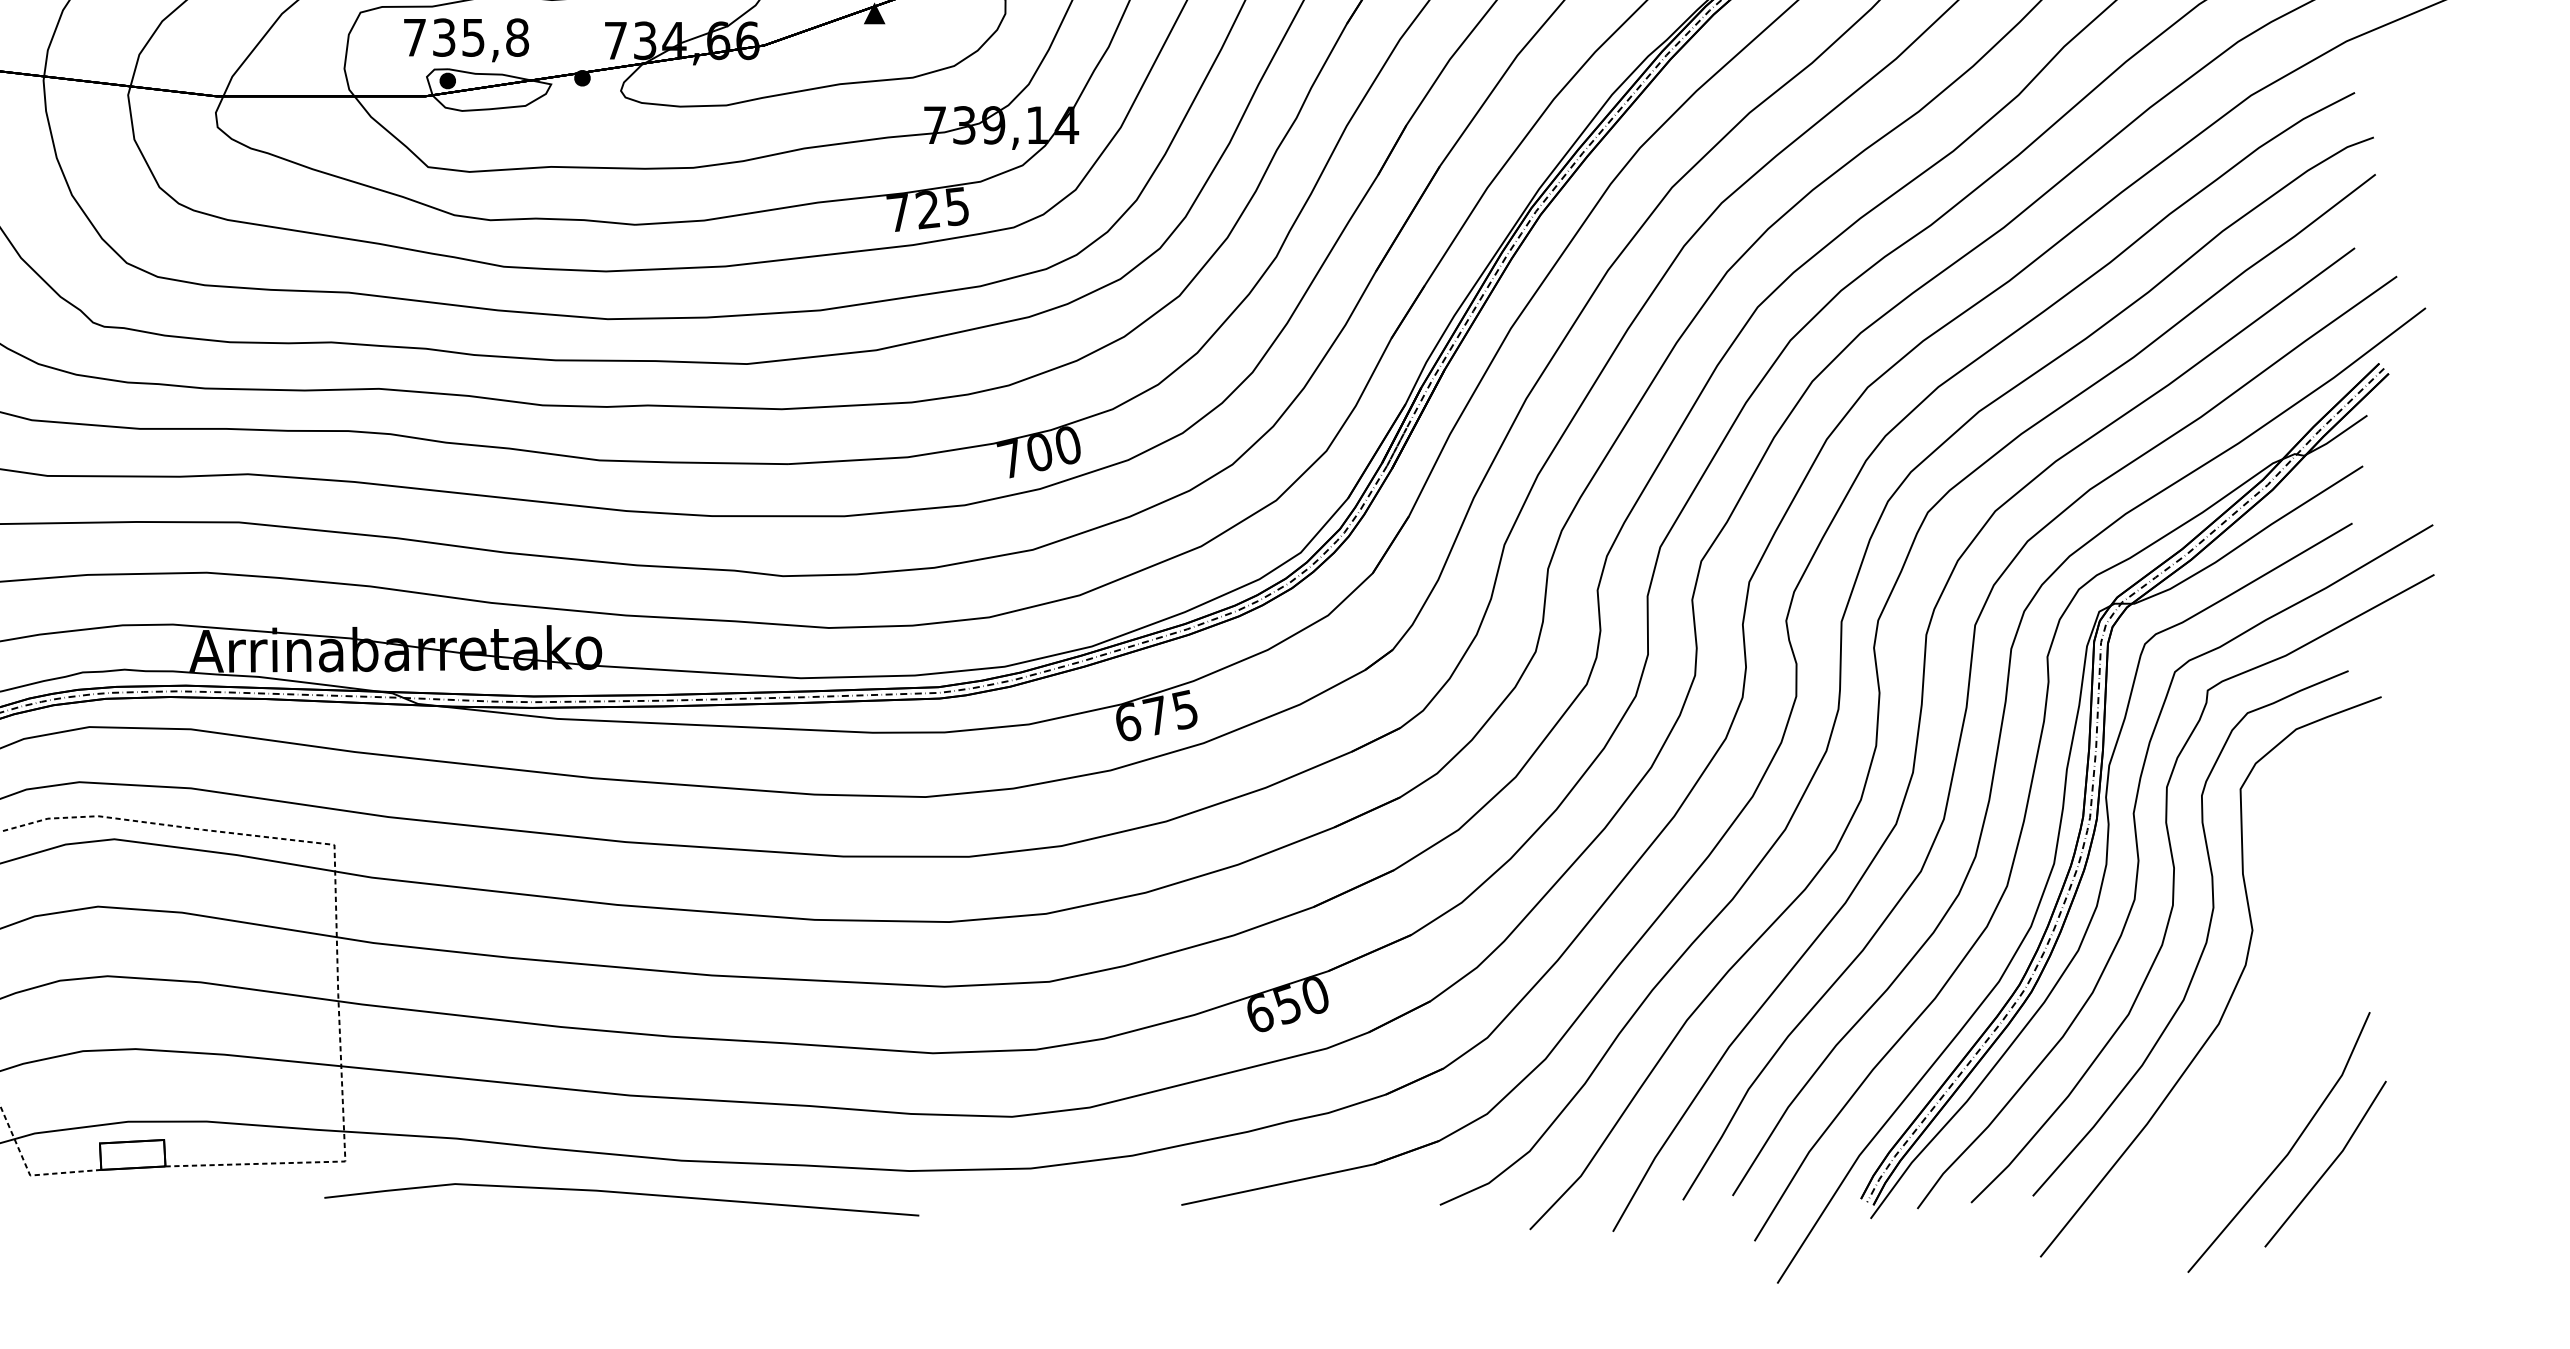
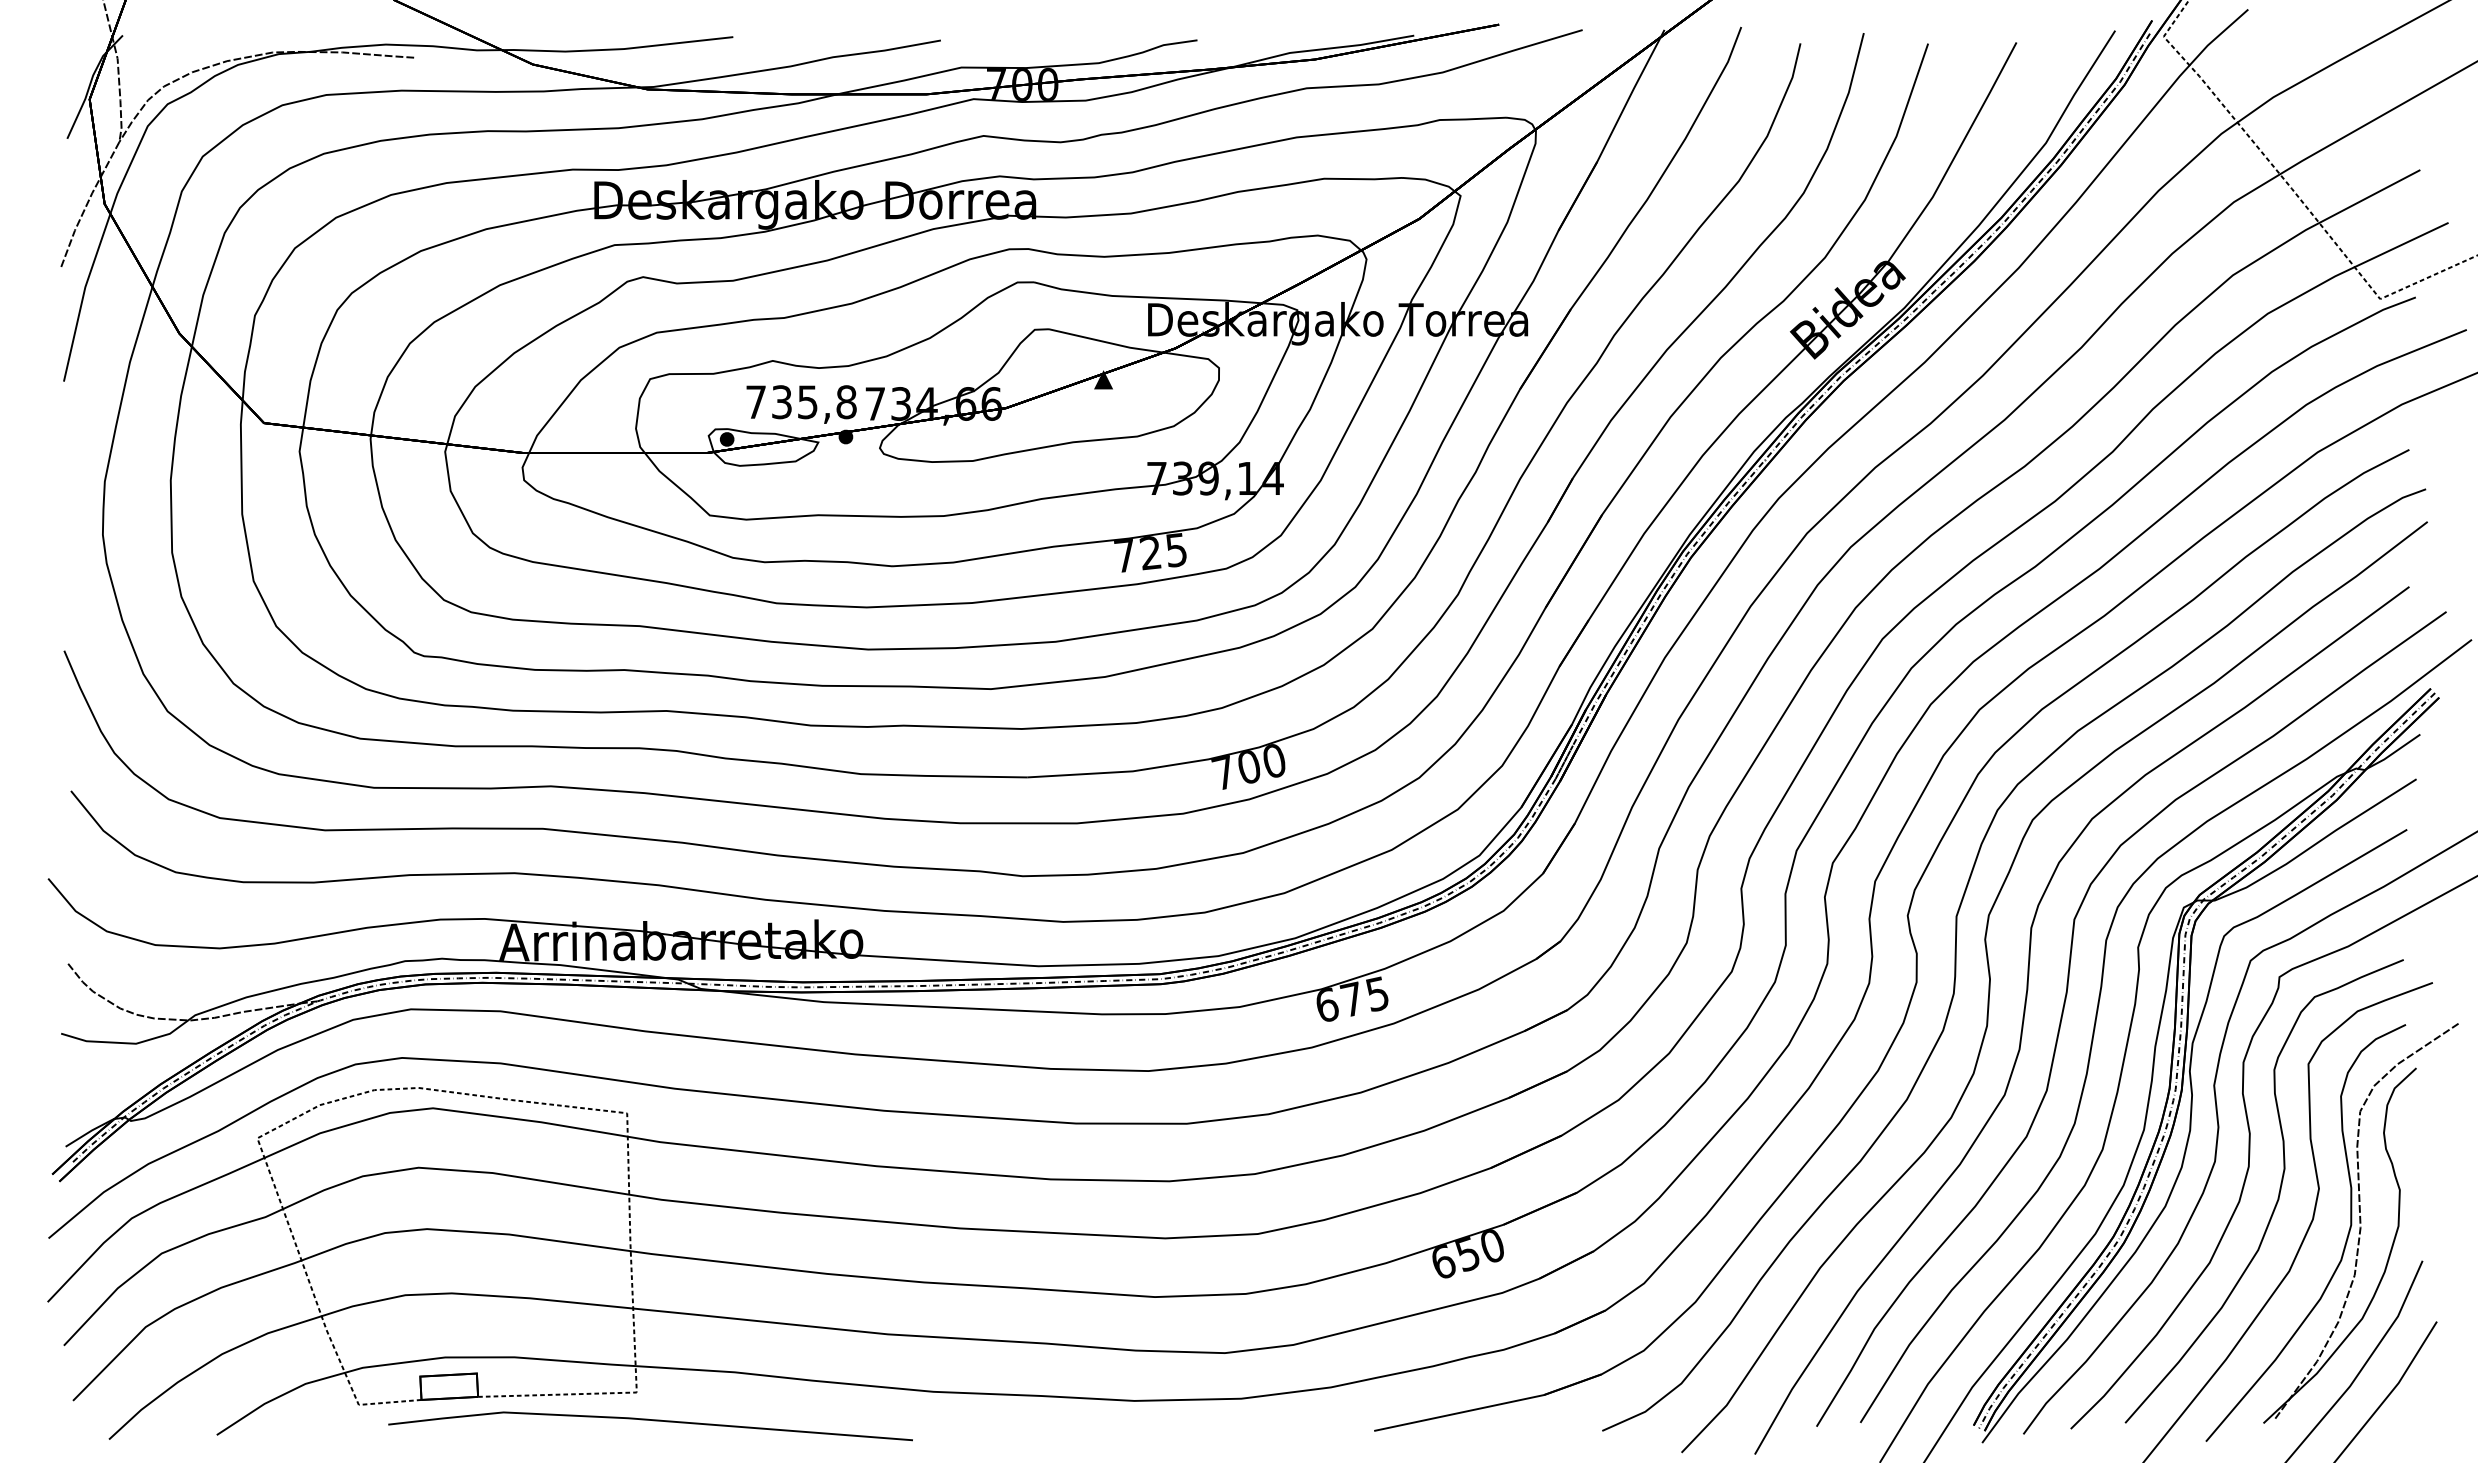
text: (466, 40) -> (801, 404), moved
part: (2283, 985) -> (2346, 1237), added
line: (625, 1194) -> (653, 1421), moved

